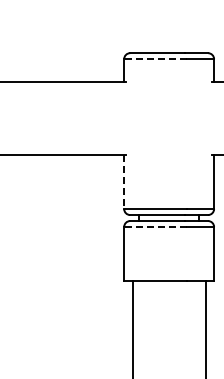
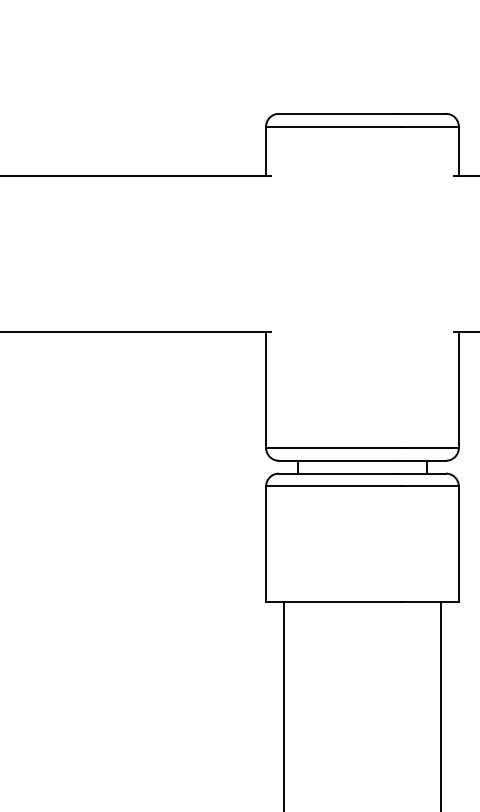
line: (155, 59) -> (333, 127), dashed -> solid
line: (124, 182) -> (266, 390), dashed -> solid
line: (155, 227) -> (333, 487), dashed -> solid

